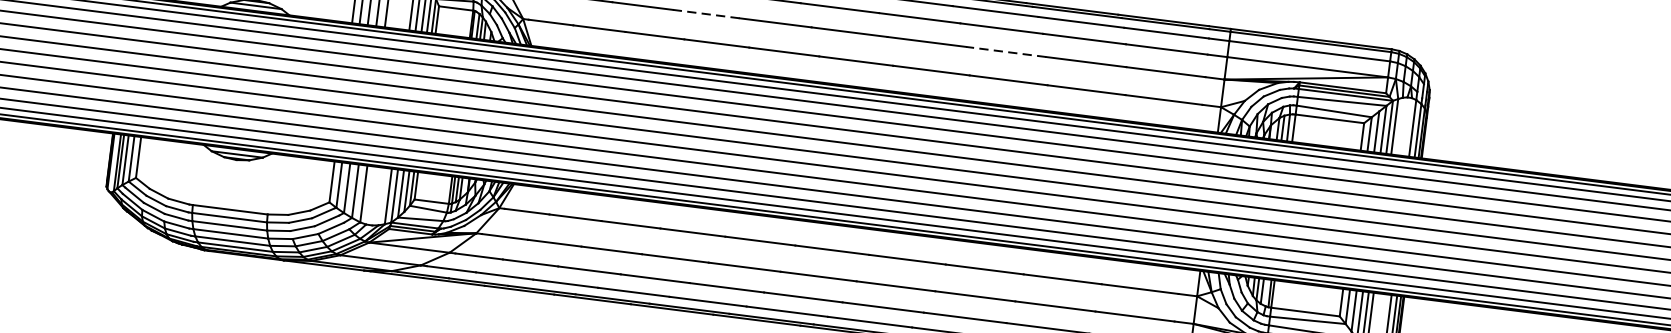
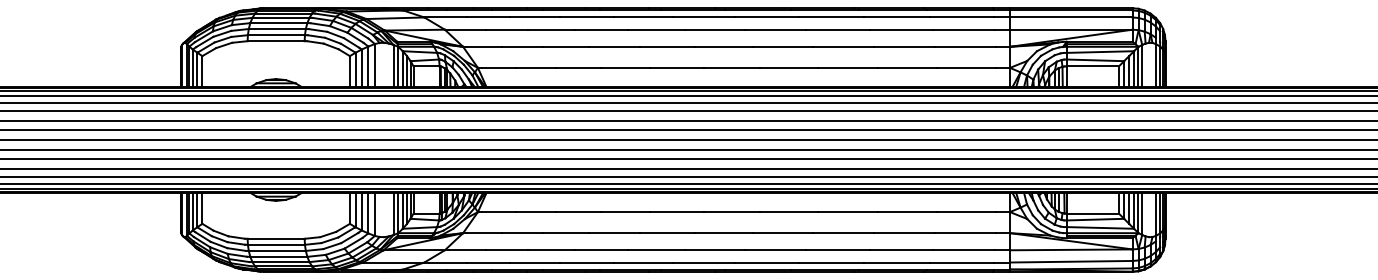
line: (705, 13) -> (614, 46), dashed -> solid
line: (1006, 51) -> (843, 46), dashed -> solid

